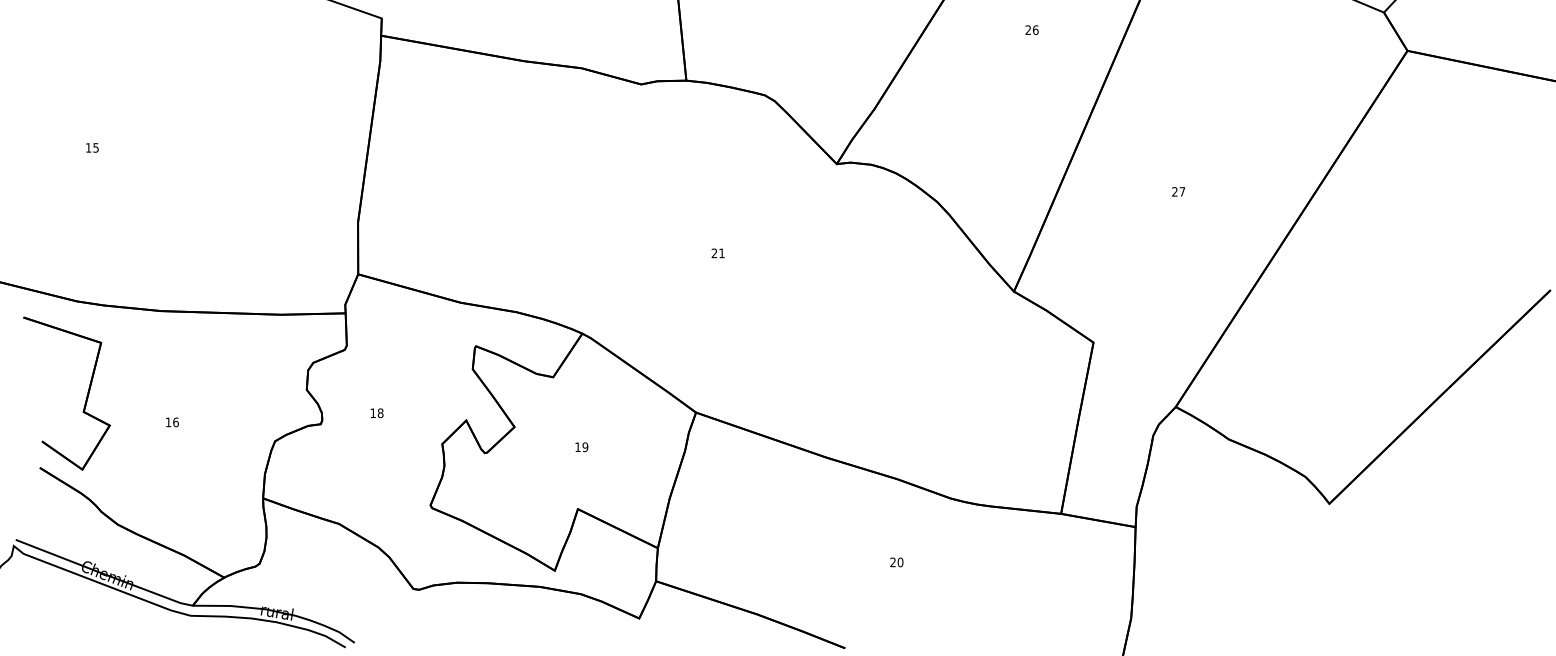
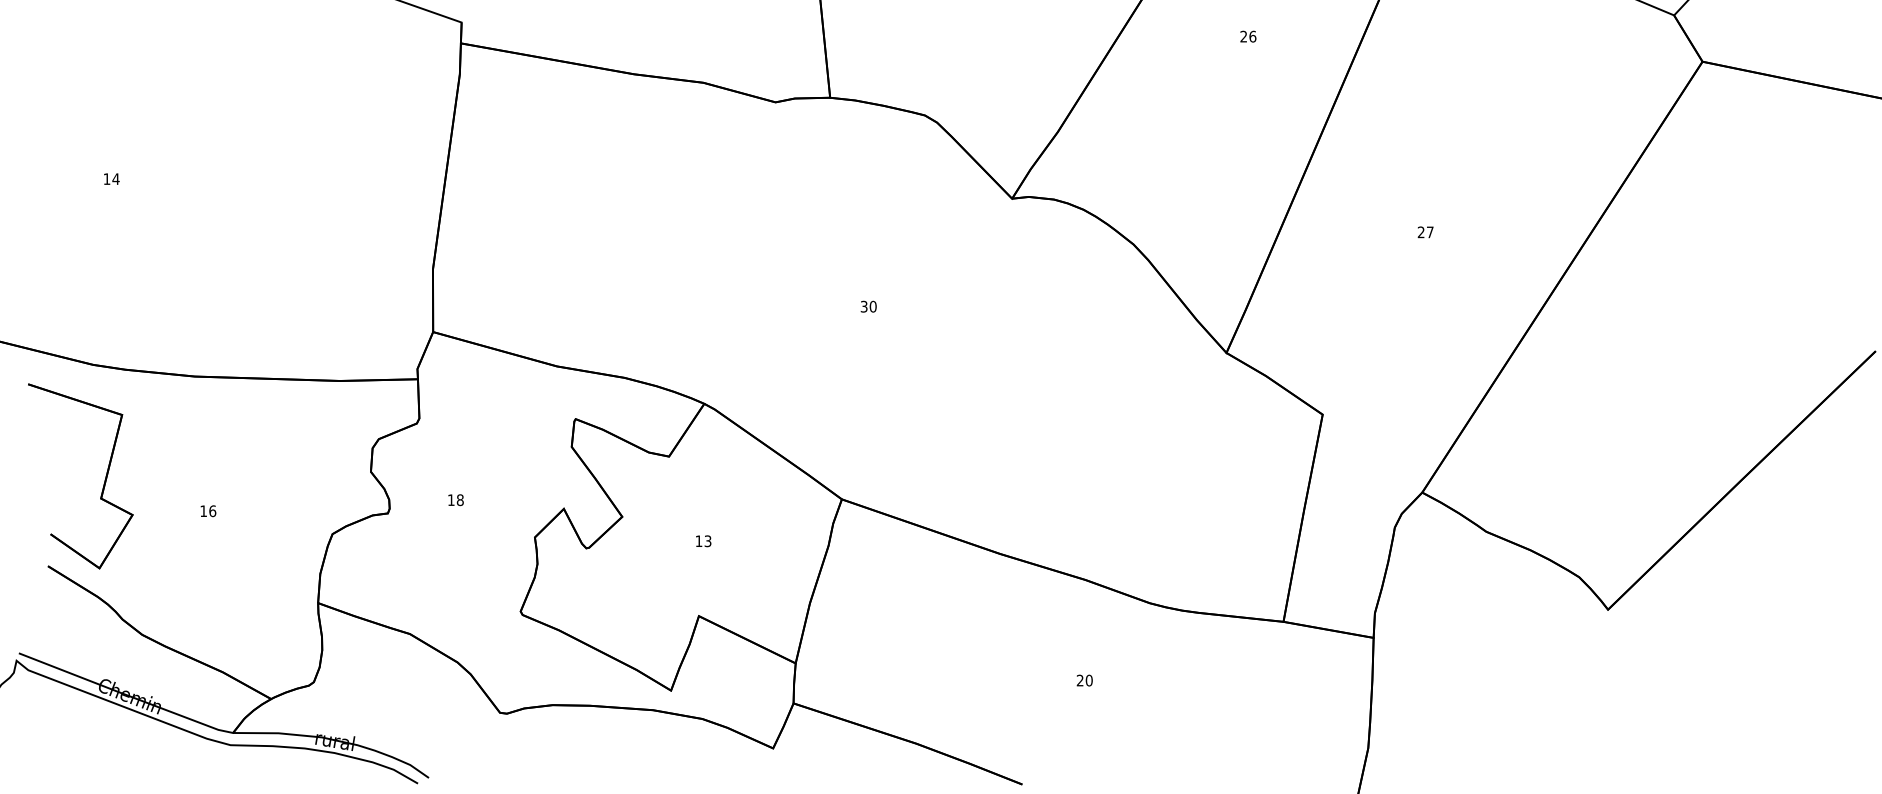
text: (95, 148) -> (115, 179), 15 -> 14
text: (718, 253) -> (868, 306), 21 -> 30
text: (584, 446) -> (707, 540), 19 -> 13

